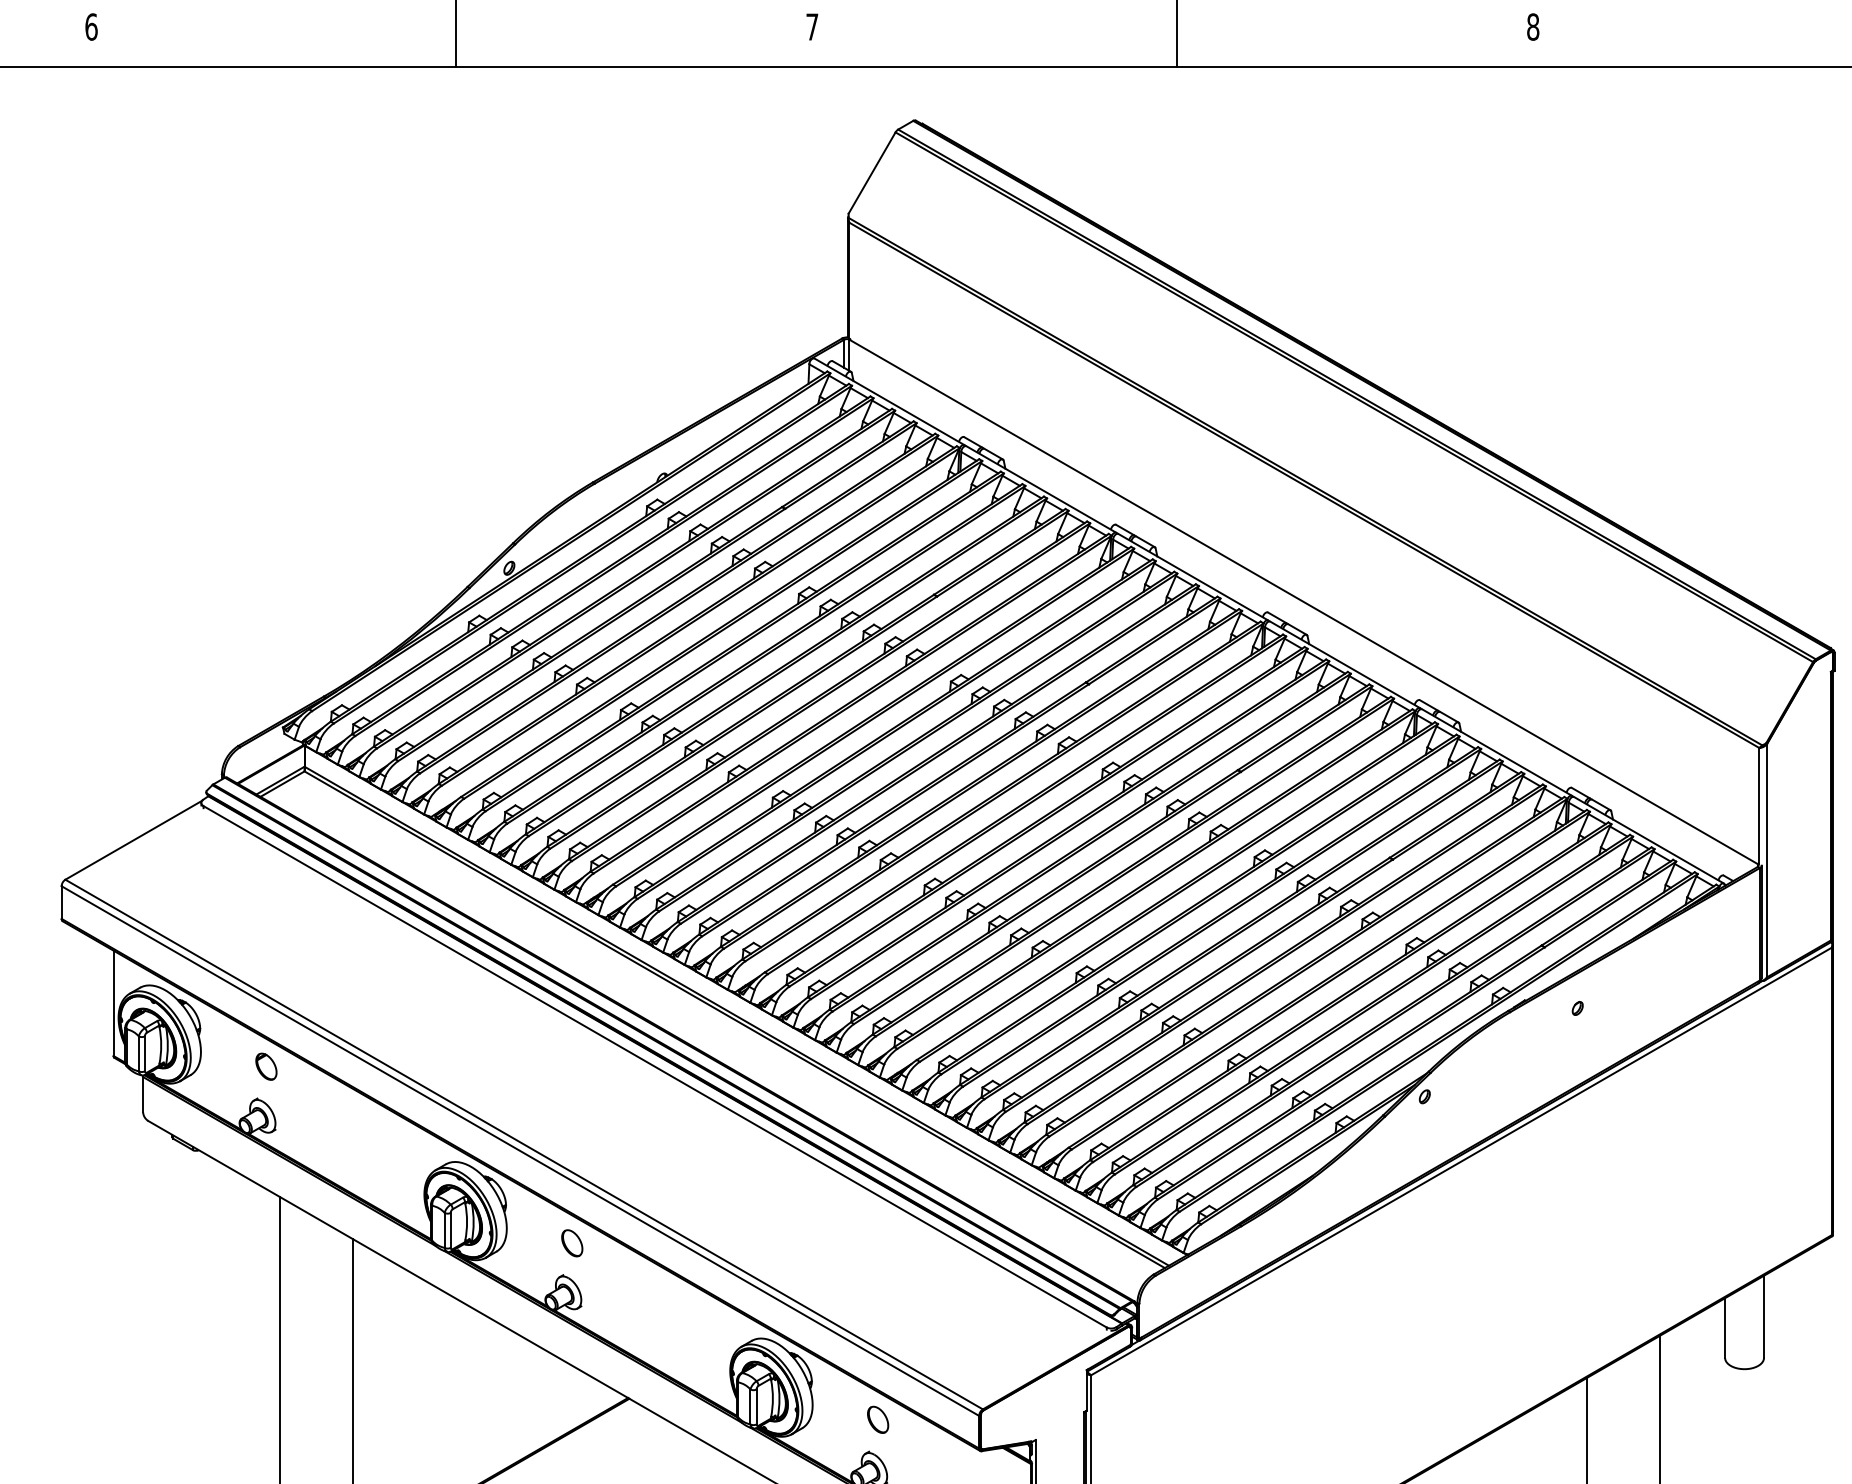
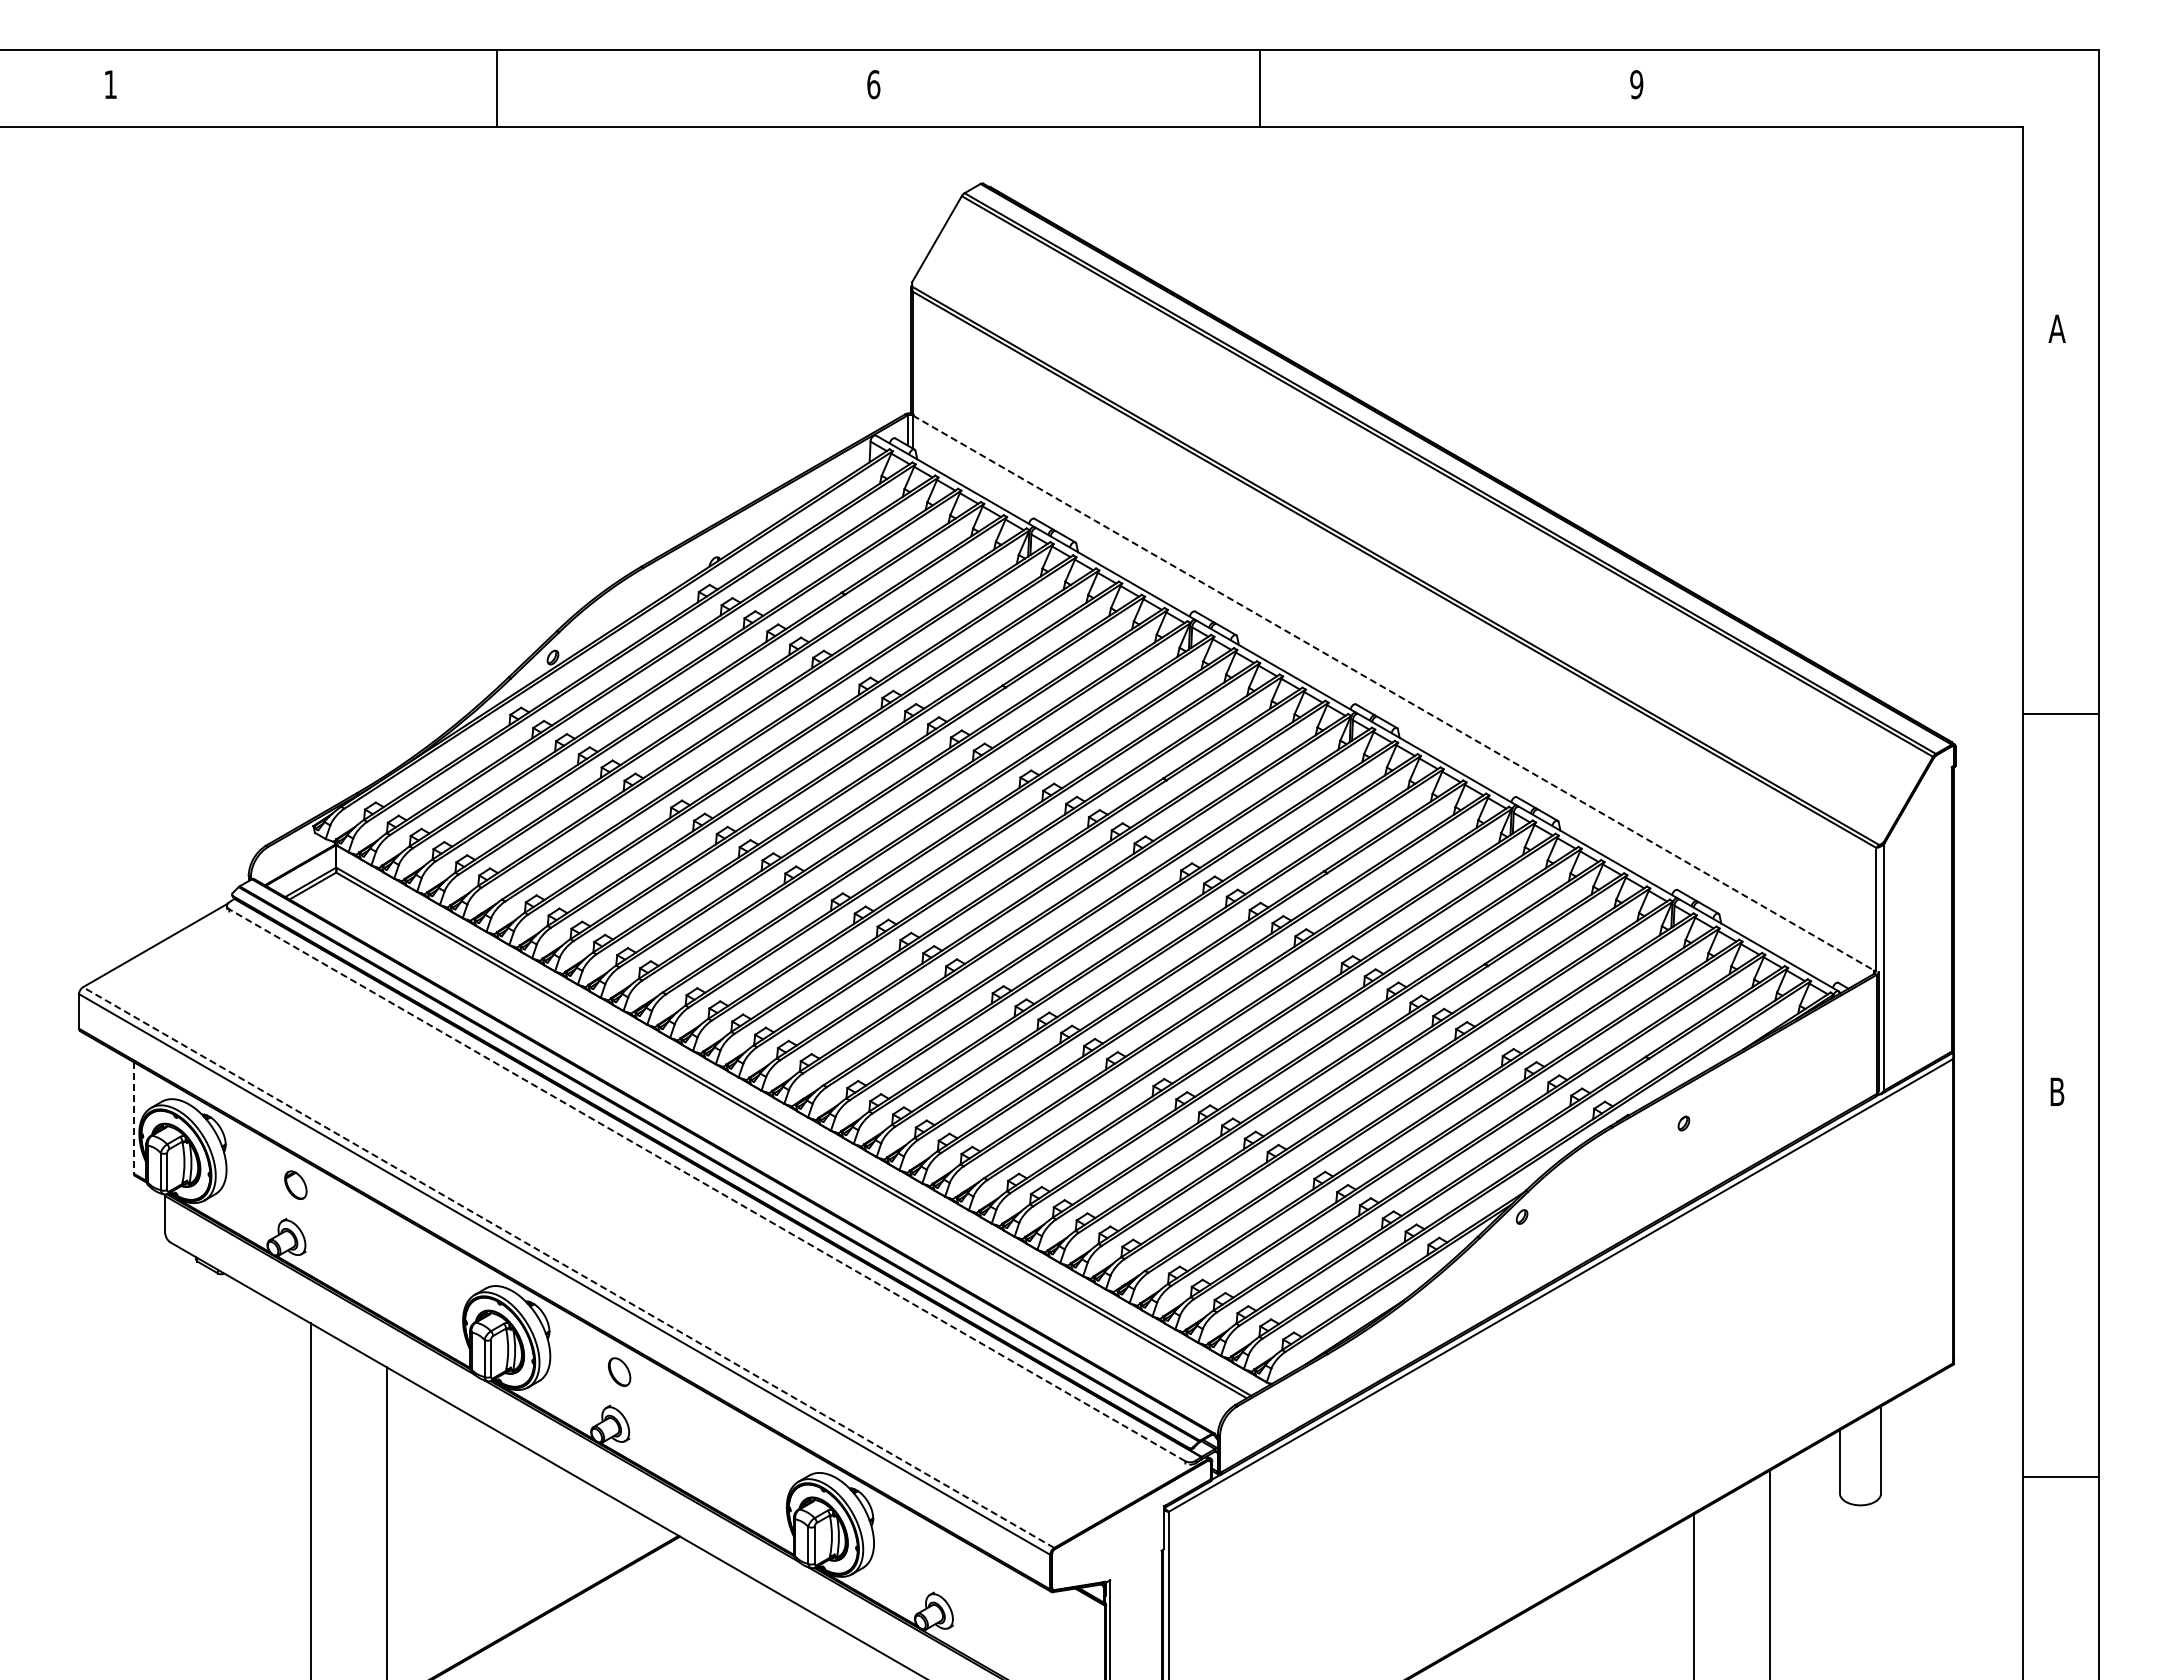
text: (91, 26) -> (110, 84), 6 -> 1
text: (812, 26) -> (873, 84), 7 -> 6
text: (1532, 26) -> (1636, 84), 8 -> 9
line: (1304, 602) -> (1394, 693), solid -> dashed
line: (114, 1003) -> (134, 1118), solid -> dashed
line: (655, 1067) -> (707, 1185), solid -> dashed
line: (524, 1144) -> (568, 1267), solid -> dashed
part: (877, 1419) -> (942, 1558), removed

